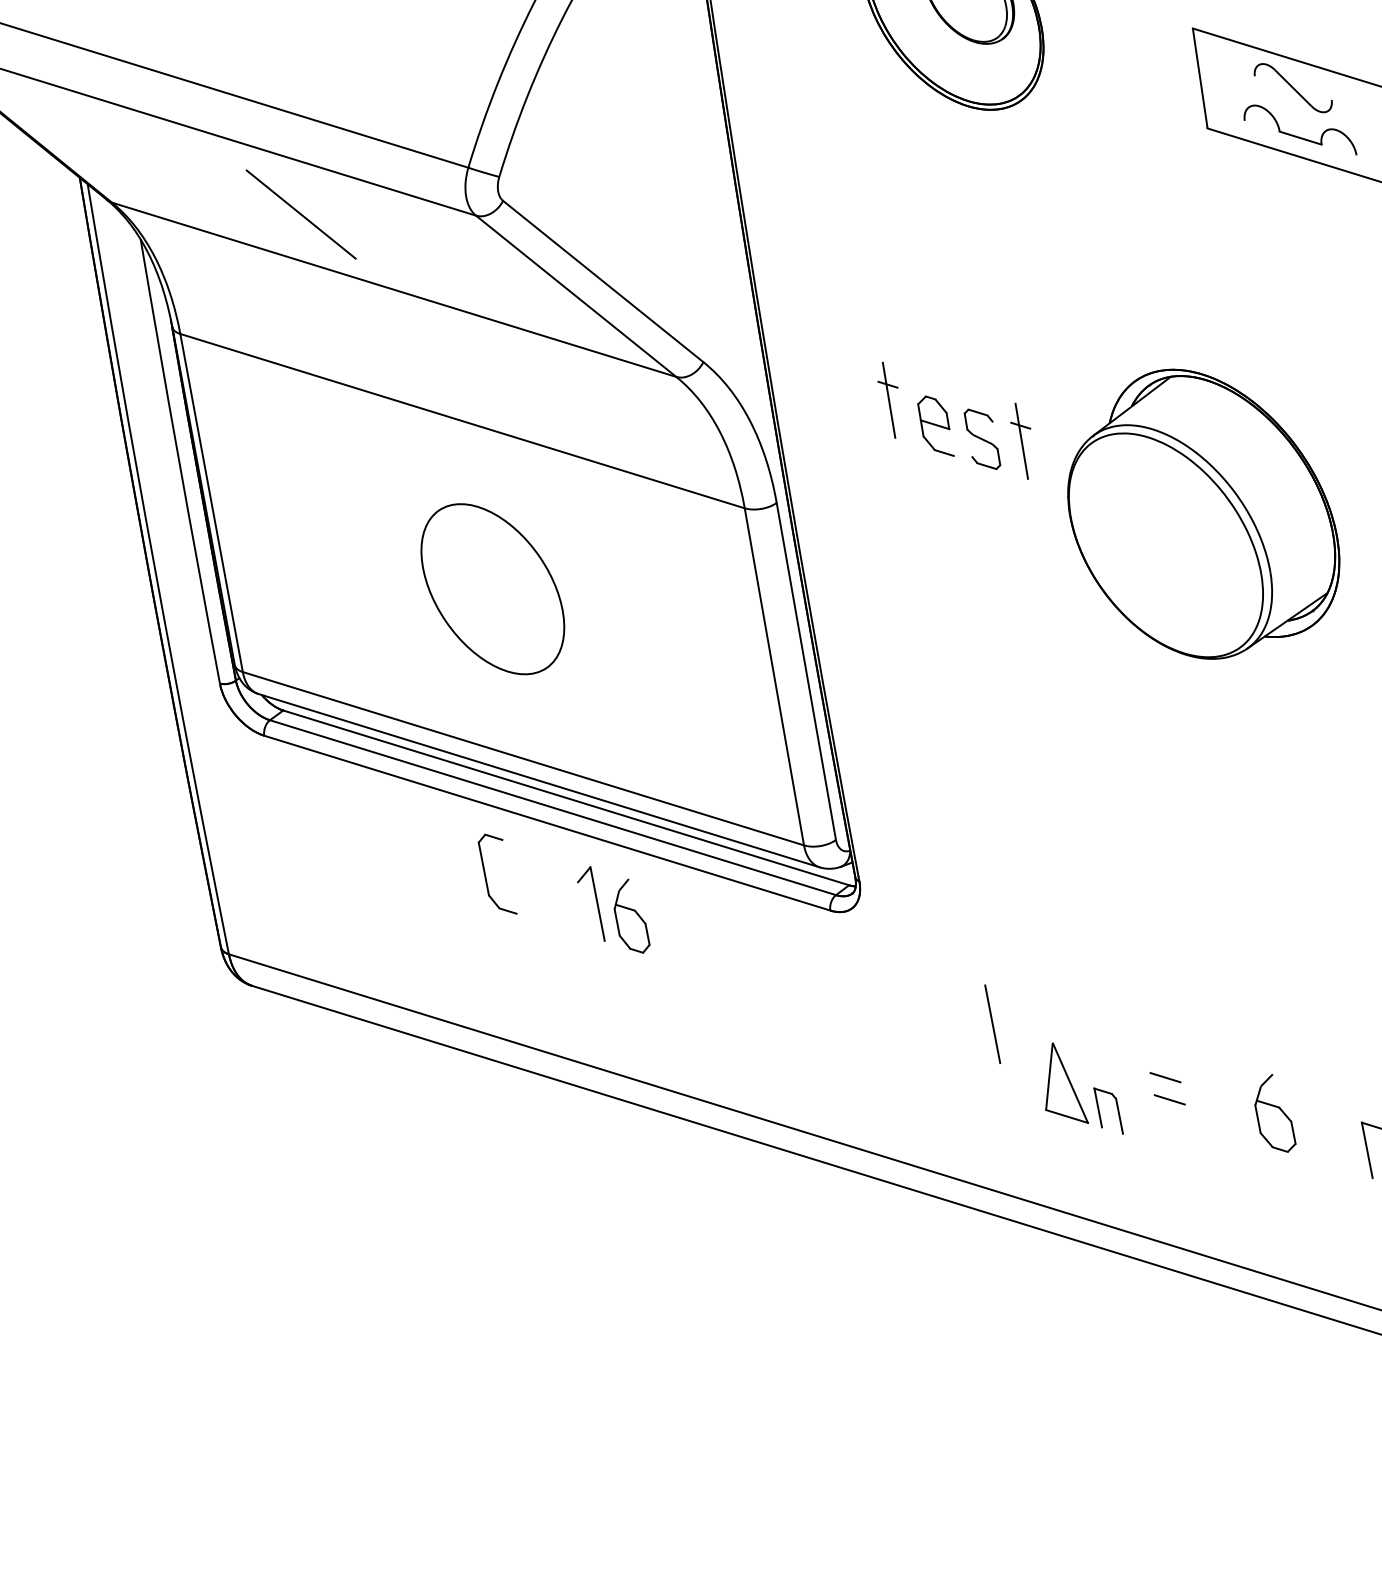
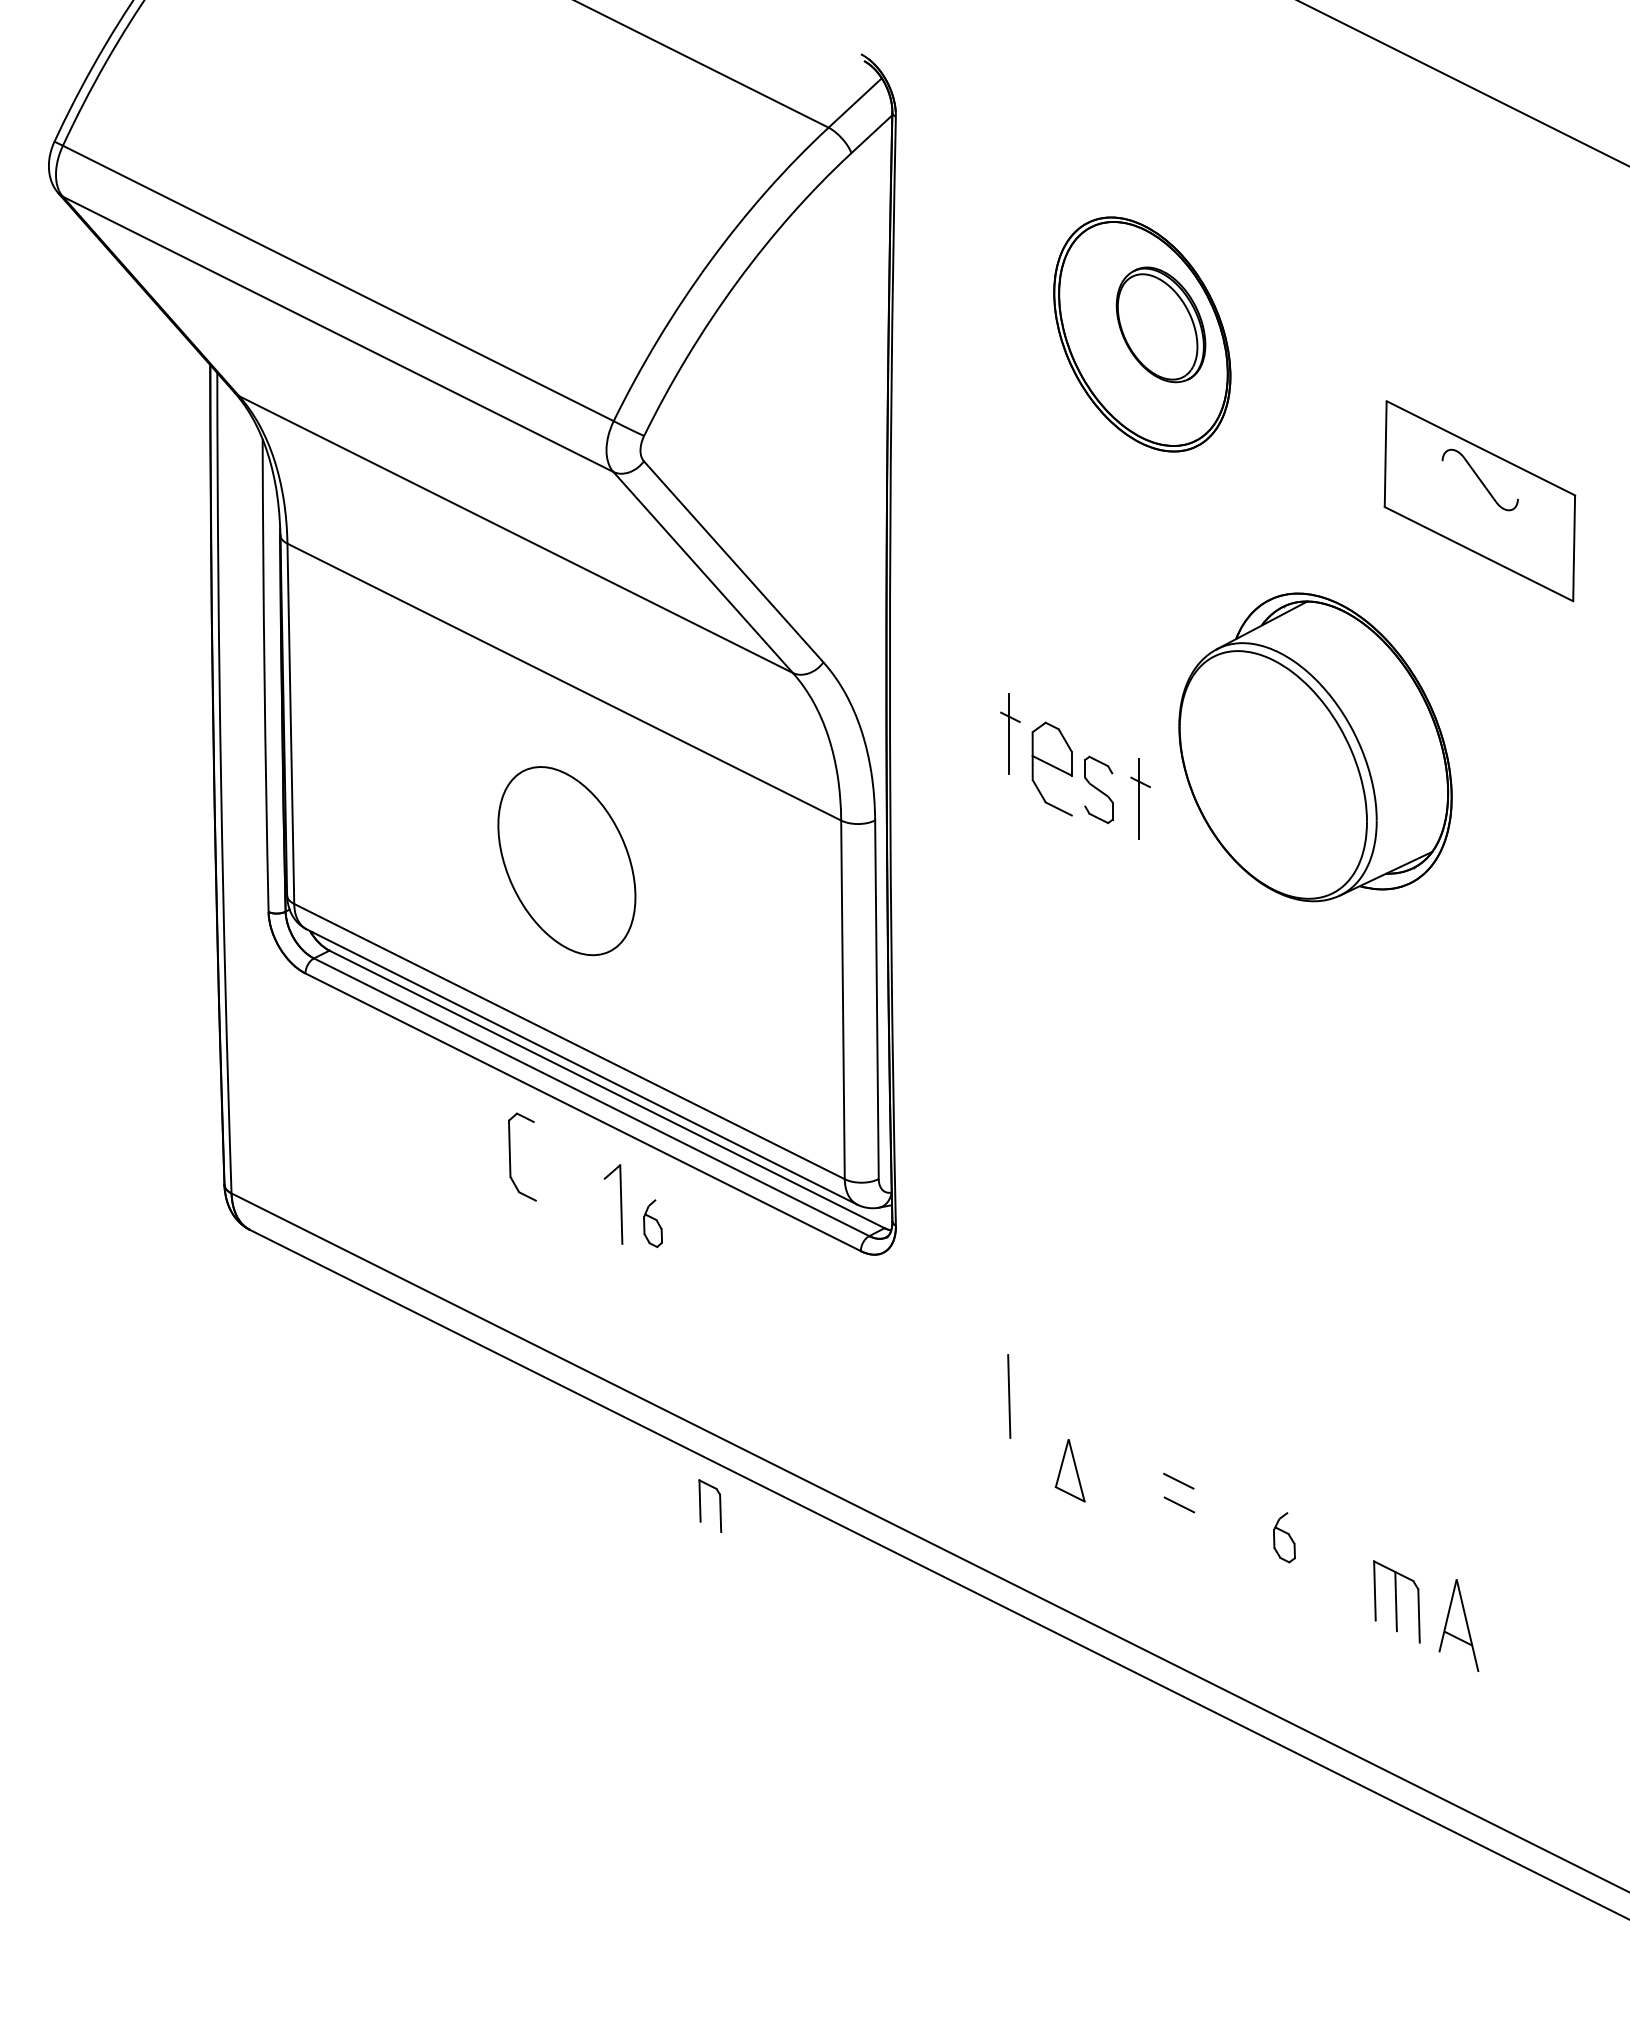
part: (1298, 131) -> (1478, 525), removed
line: (300, 214) -> (432, 440), removed
part: (935, 426) -> (1052, 768), size x1.4
part: (1201, 512) -> (1315, 747), moved
part: (629, 917) -> (652, 1223), size x0.6
part: (1060, 1084) -> (1069, 1470), size x0.7
part: (1100, 1111) -> (701, 1505), moved
part: (1273, 1114) -> (1284, 1537), size x0.6

